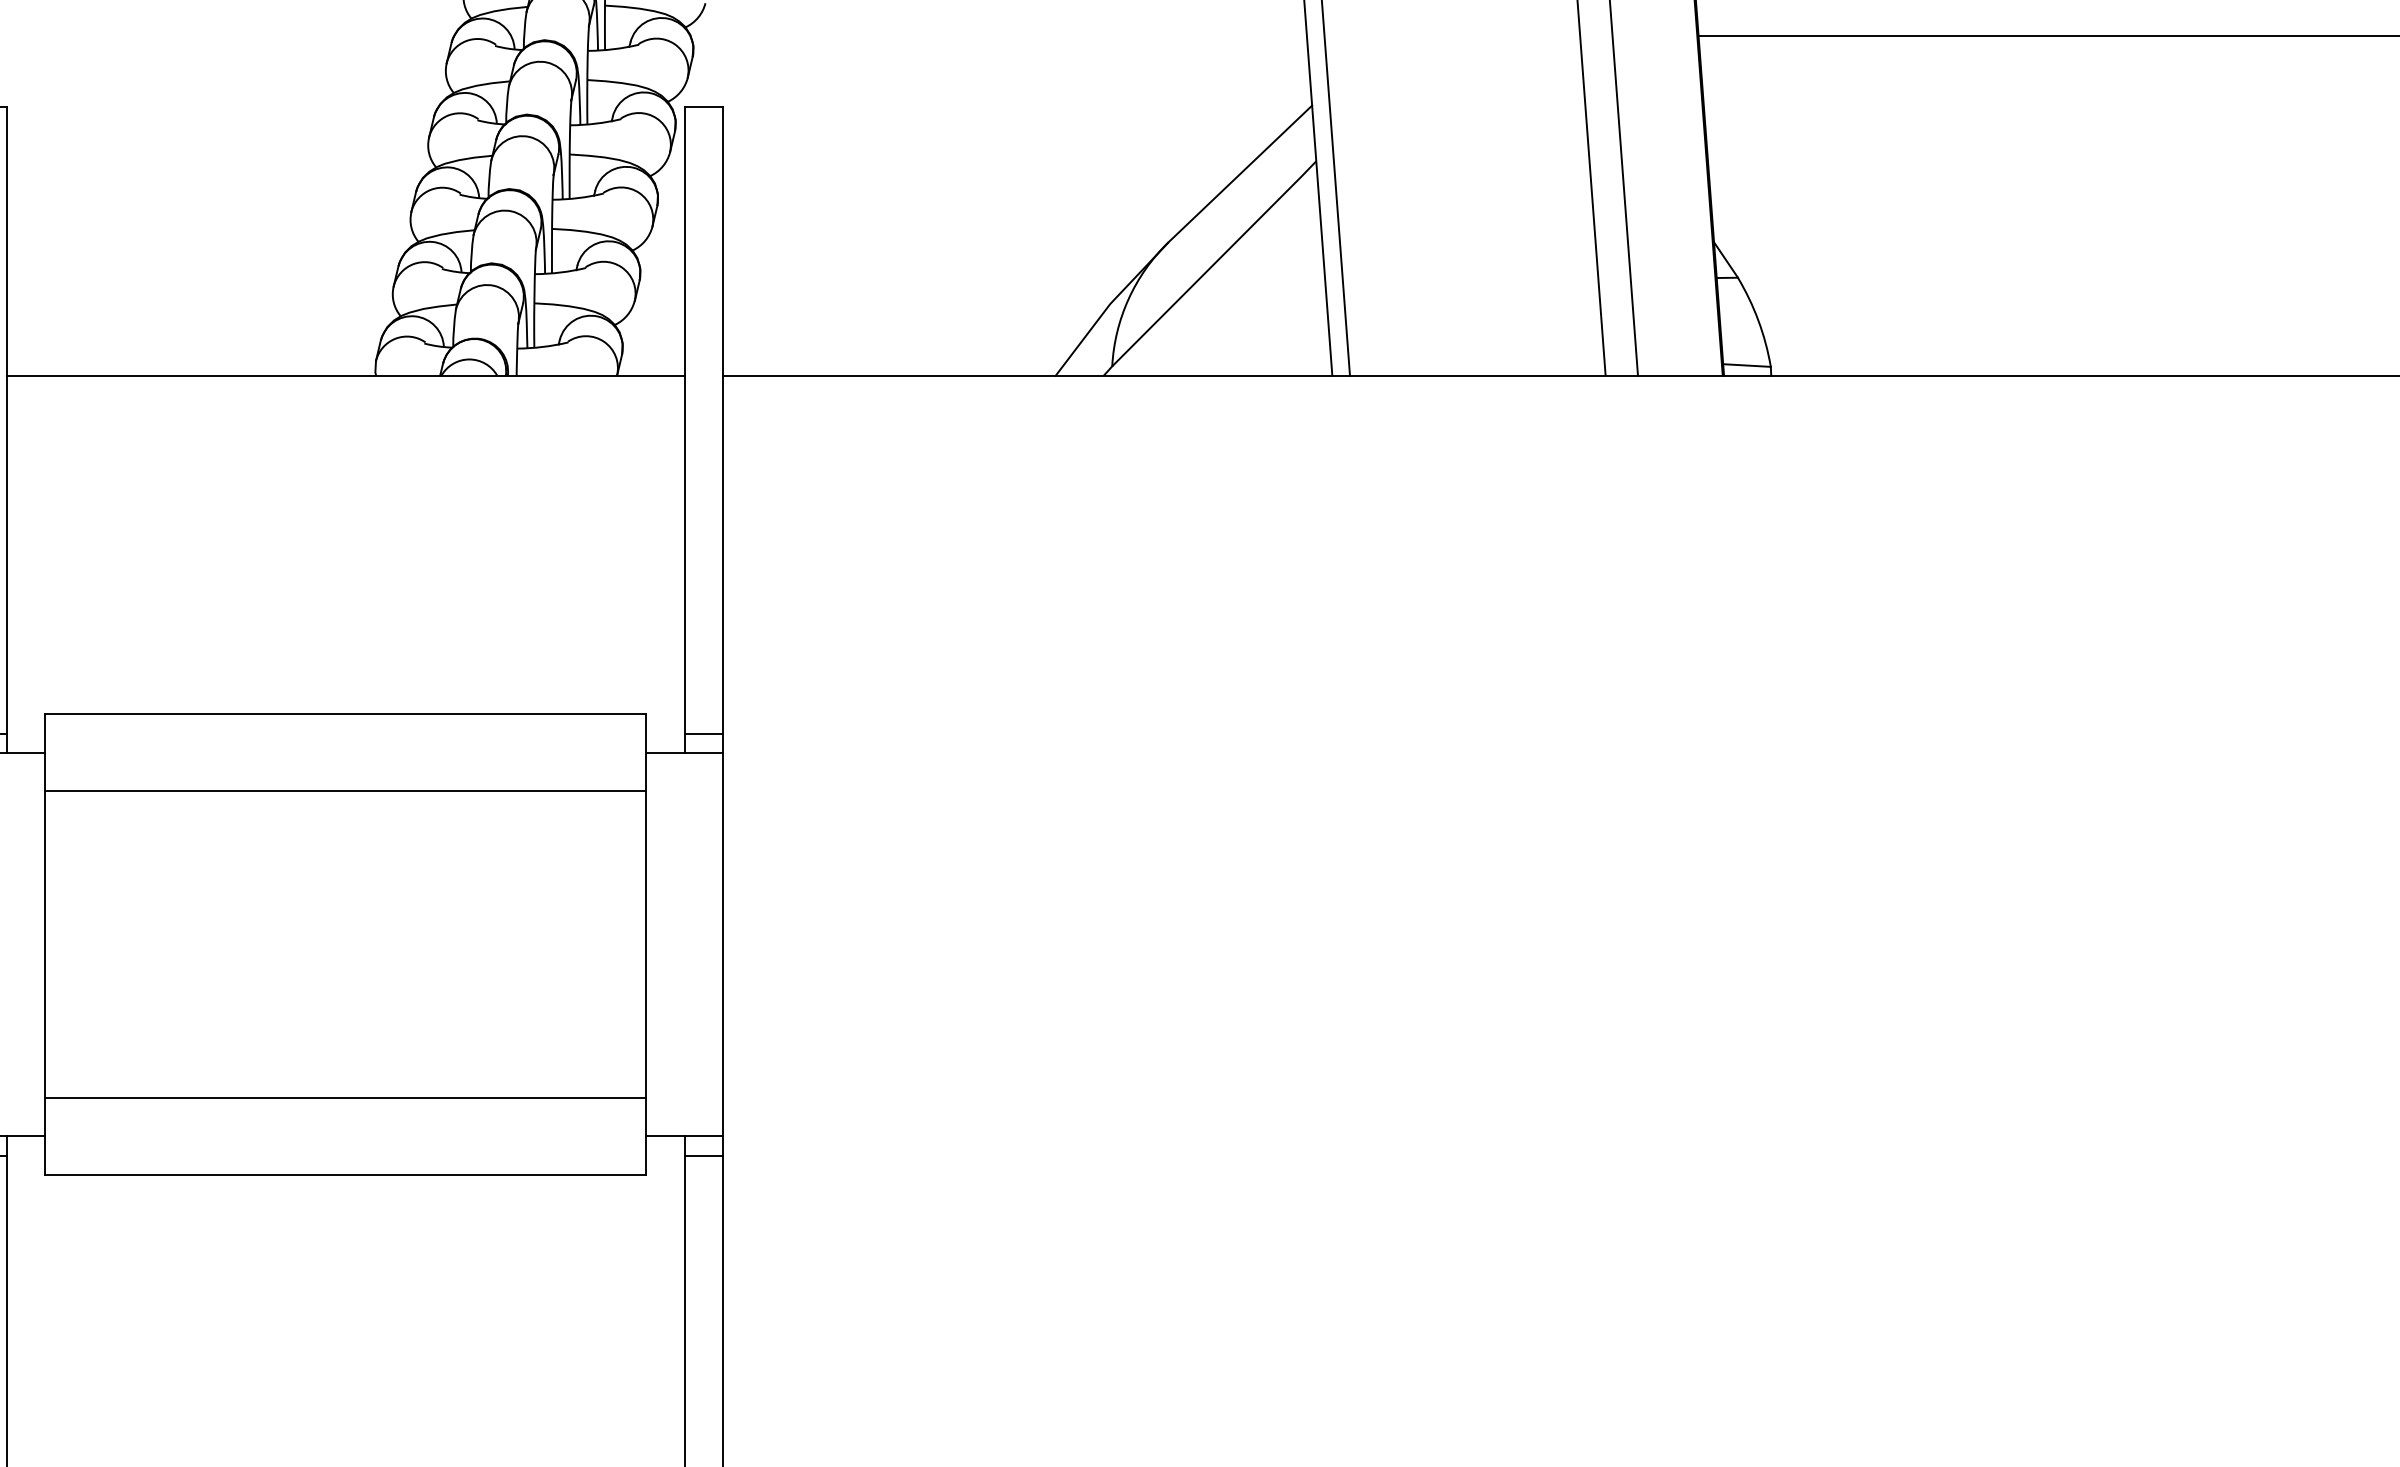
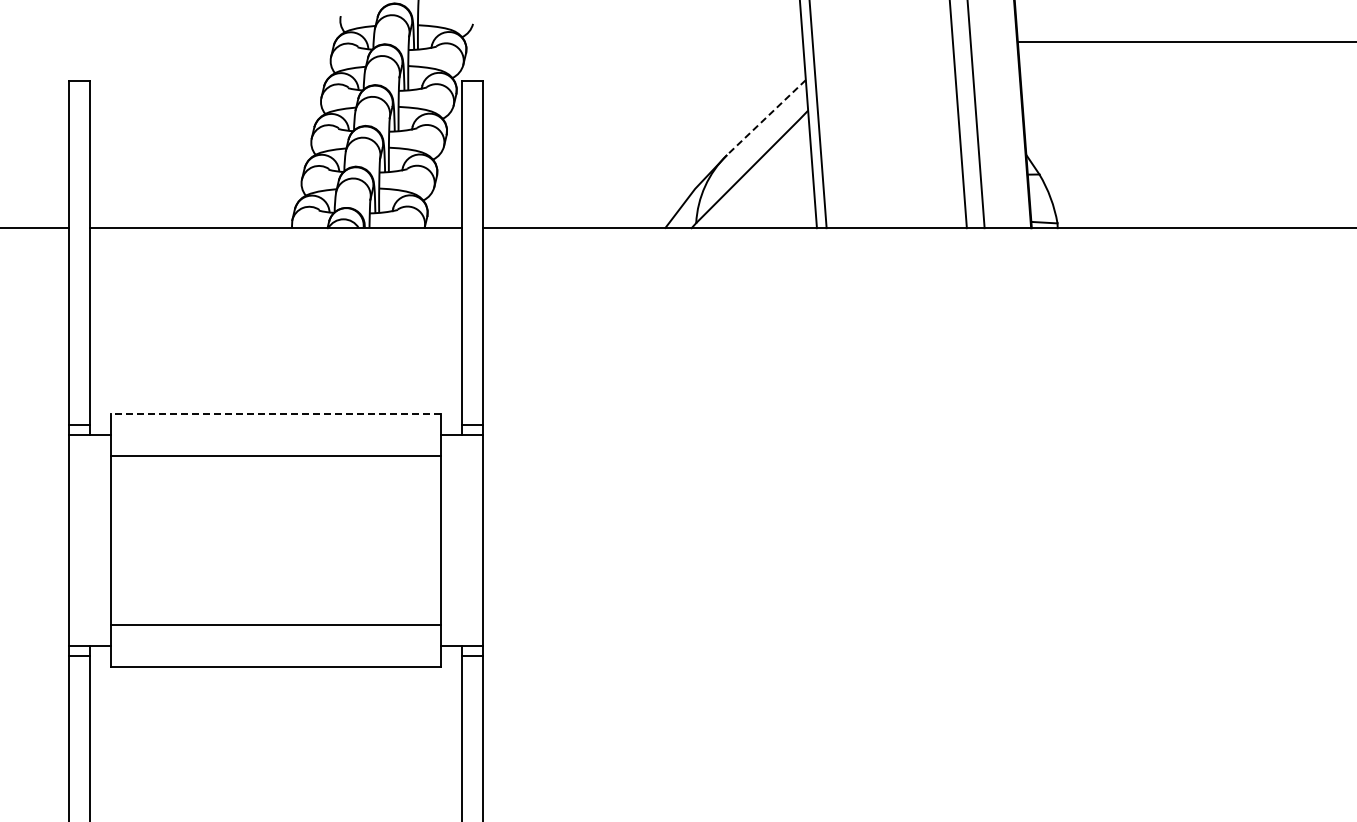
line: (1240, 173) -> (766, 117), solid -> dashed
line: (345, 715) -> (275, 414), solid -> dashed

